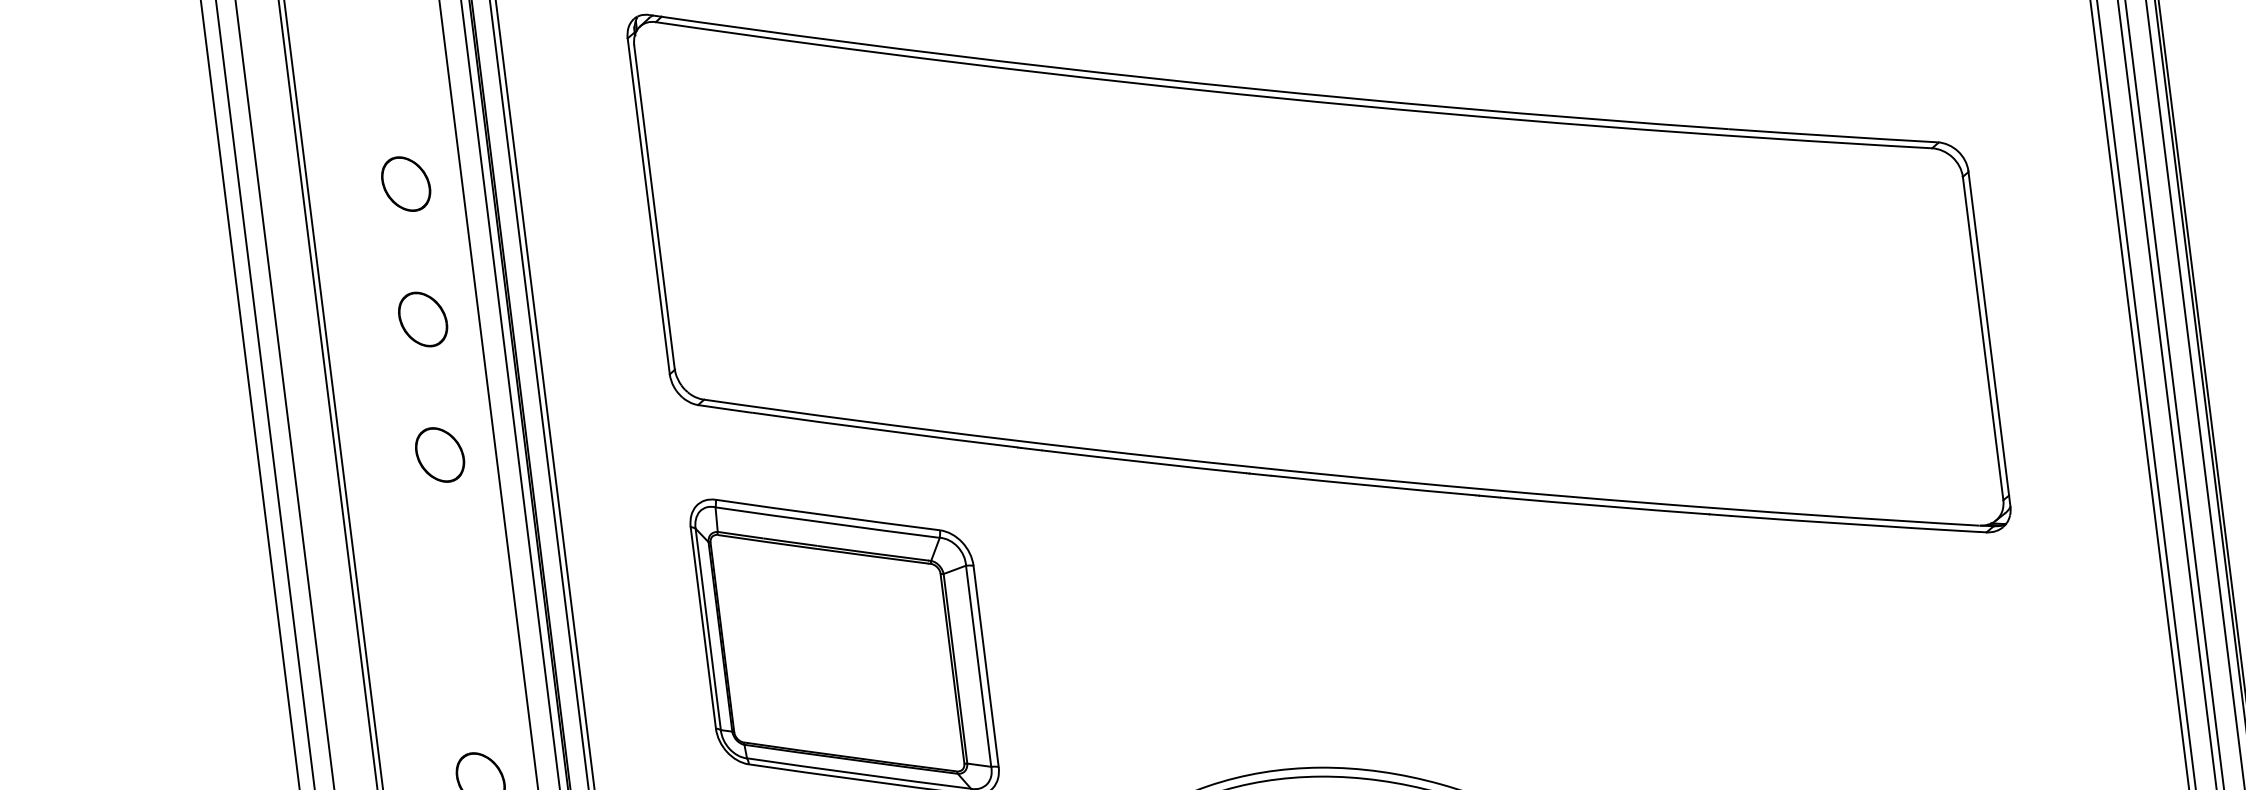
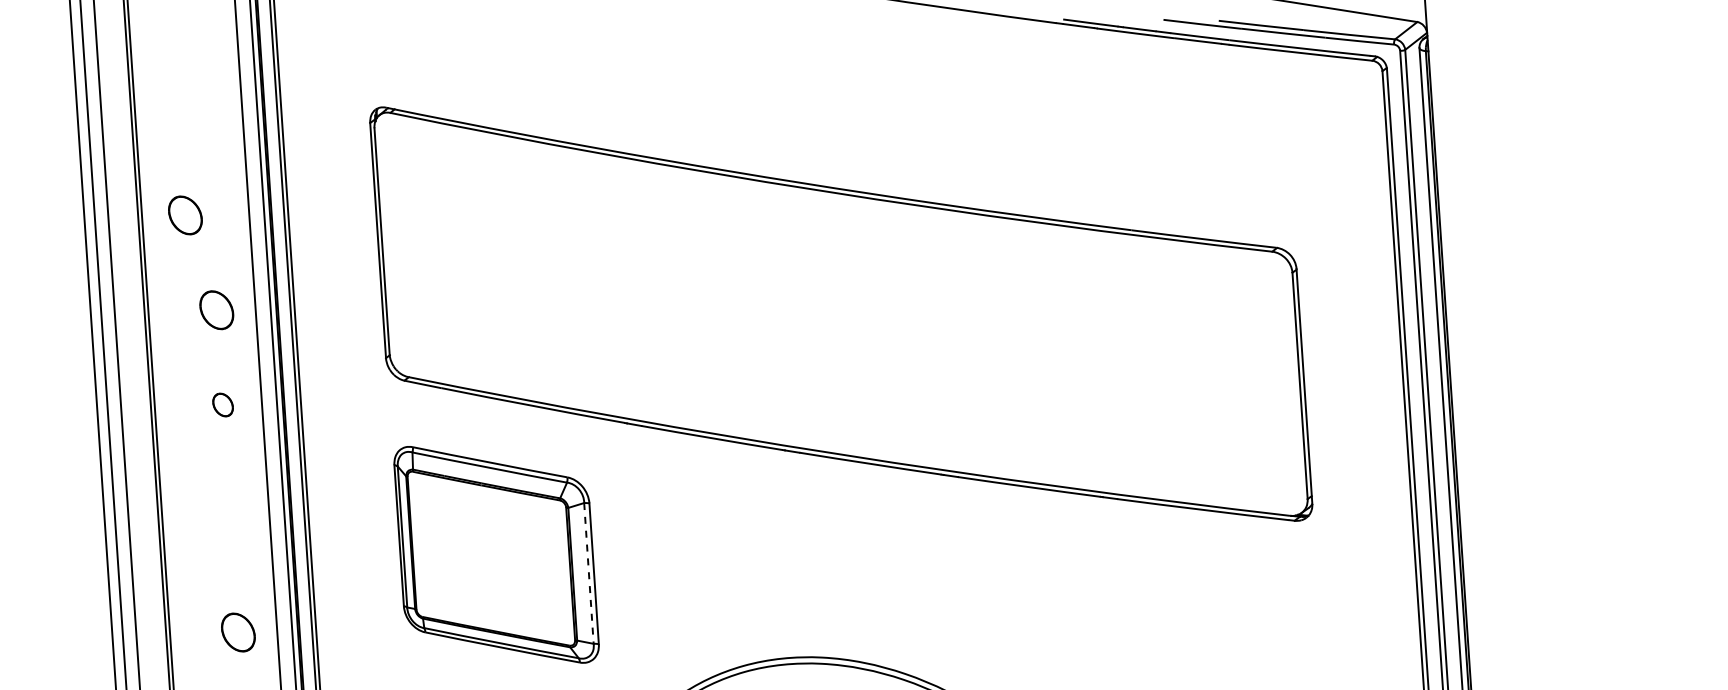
part: (406, 184) -> (185, 215), moved
part: (439, 454) -> (222, 404), size x0.6
line: (978, 666) -> (588, 573), solid -> dashed

